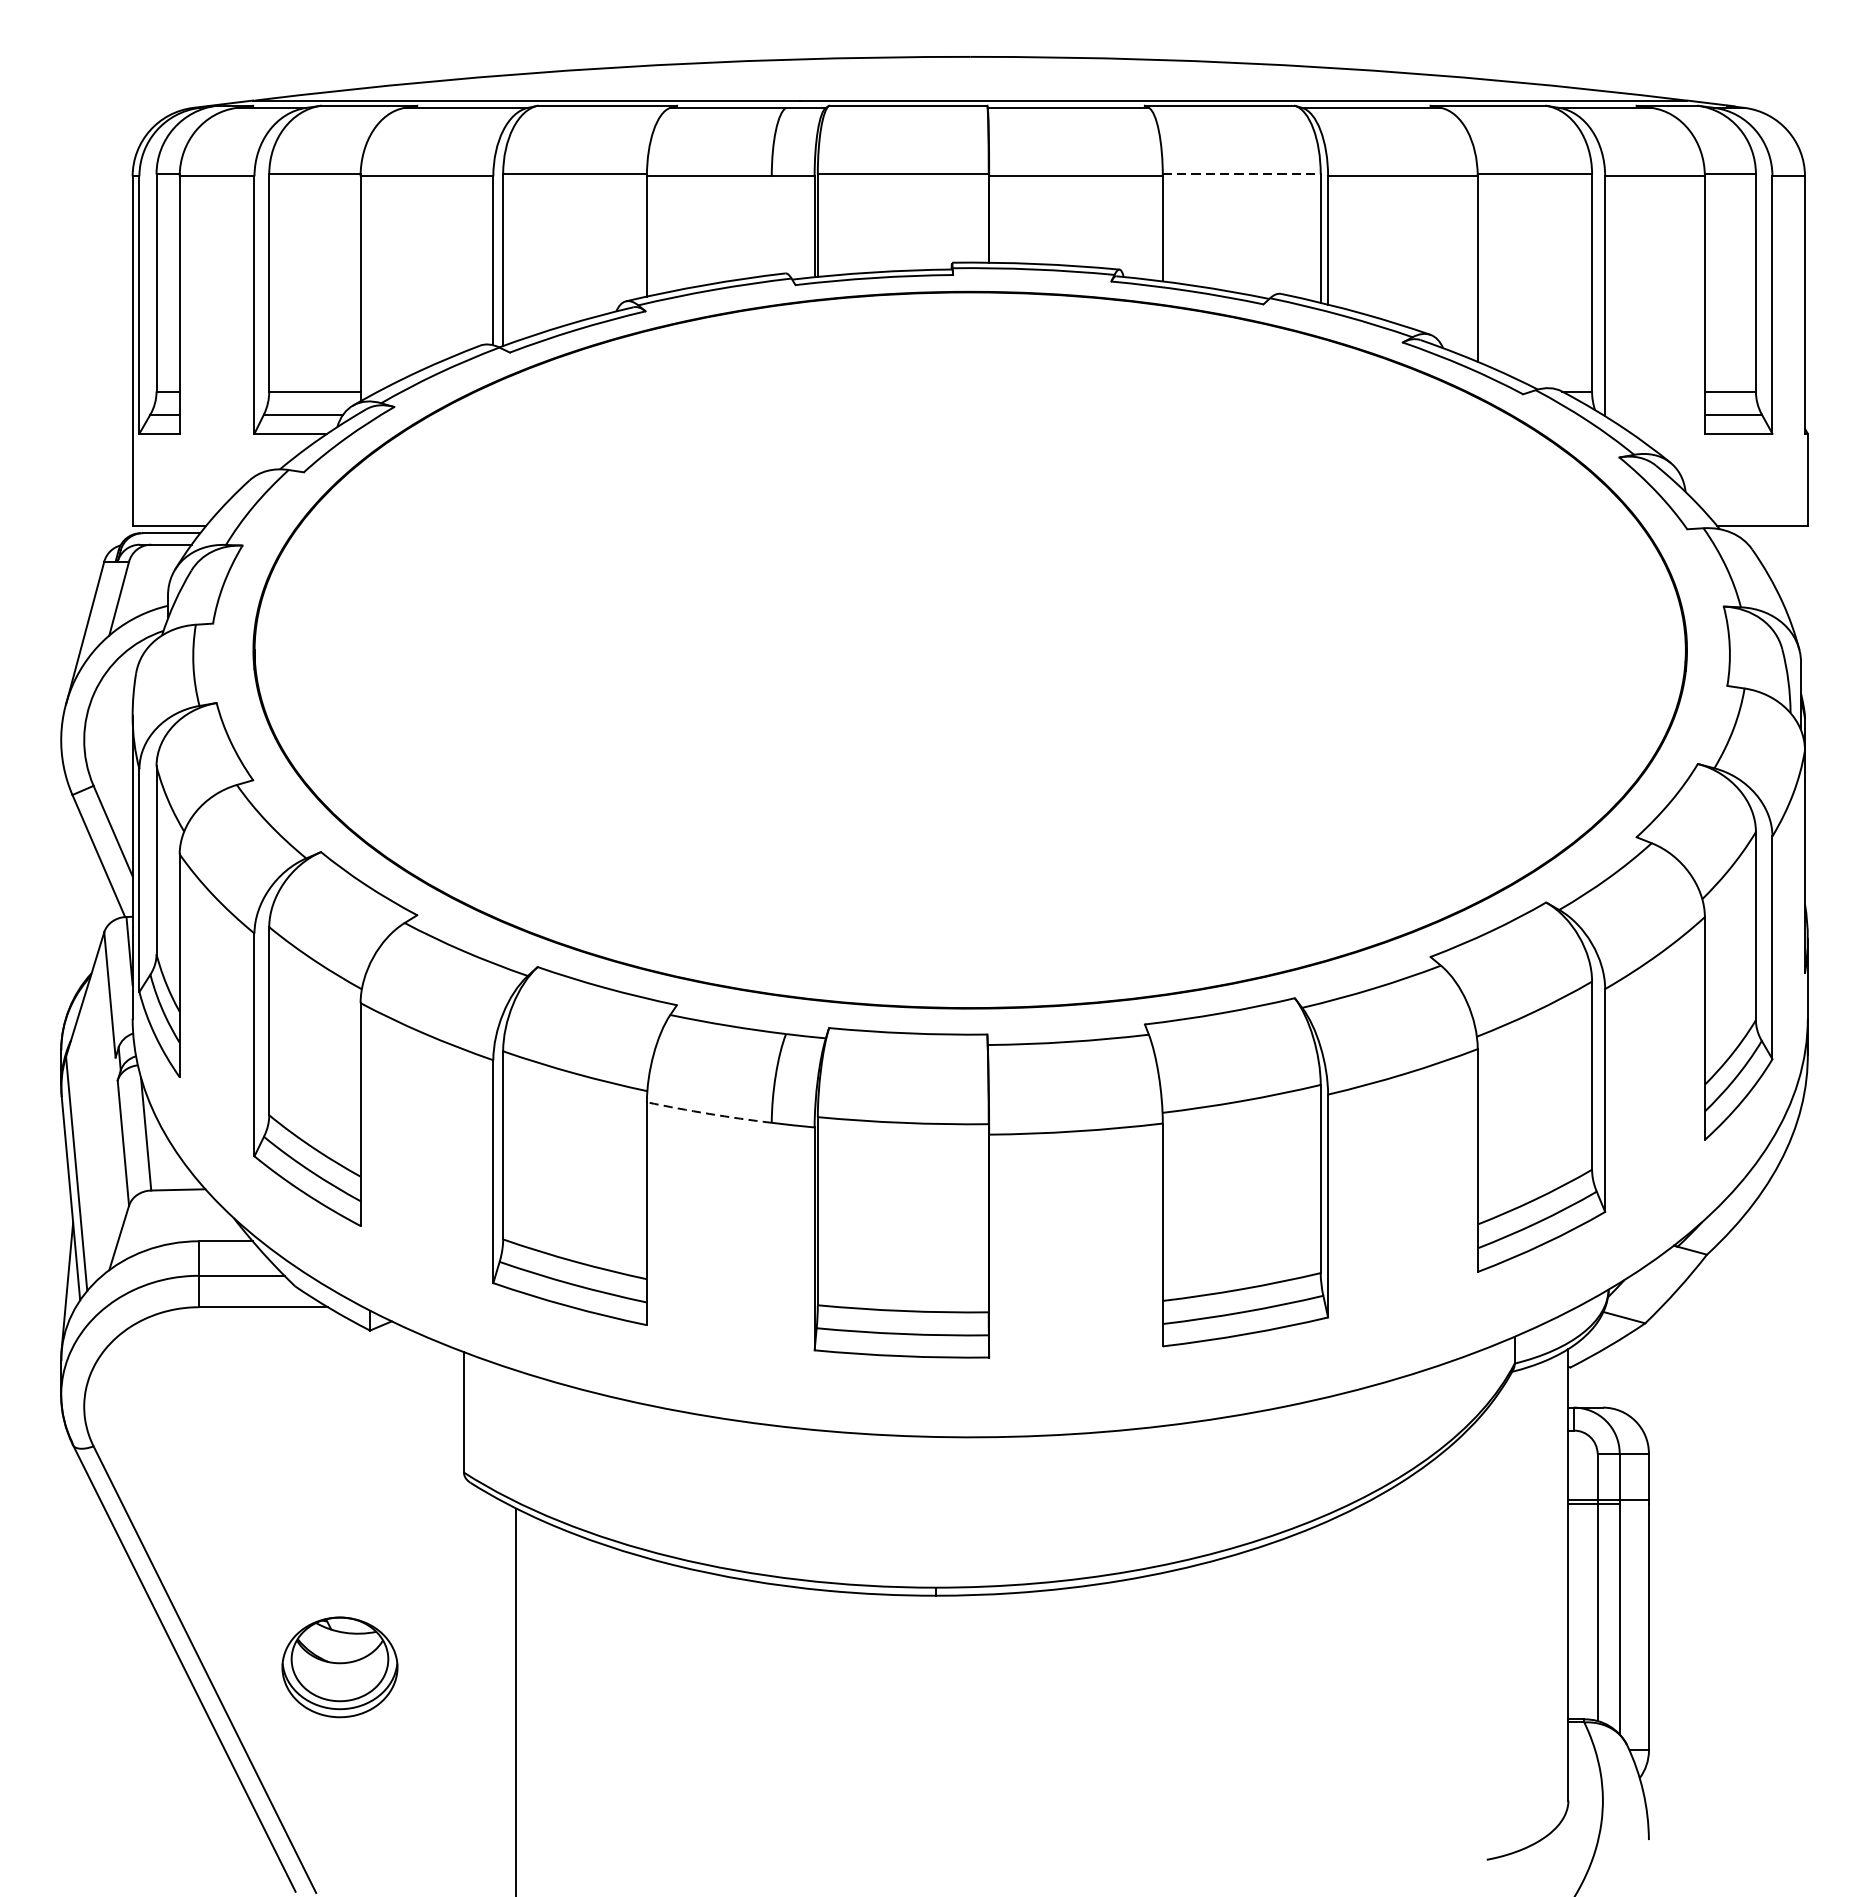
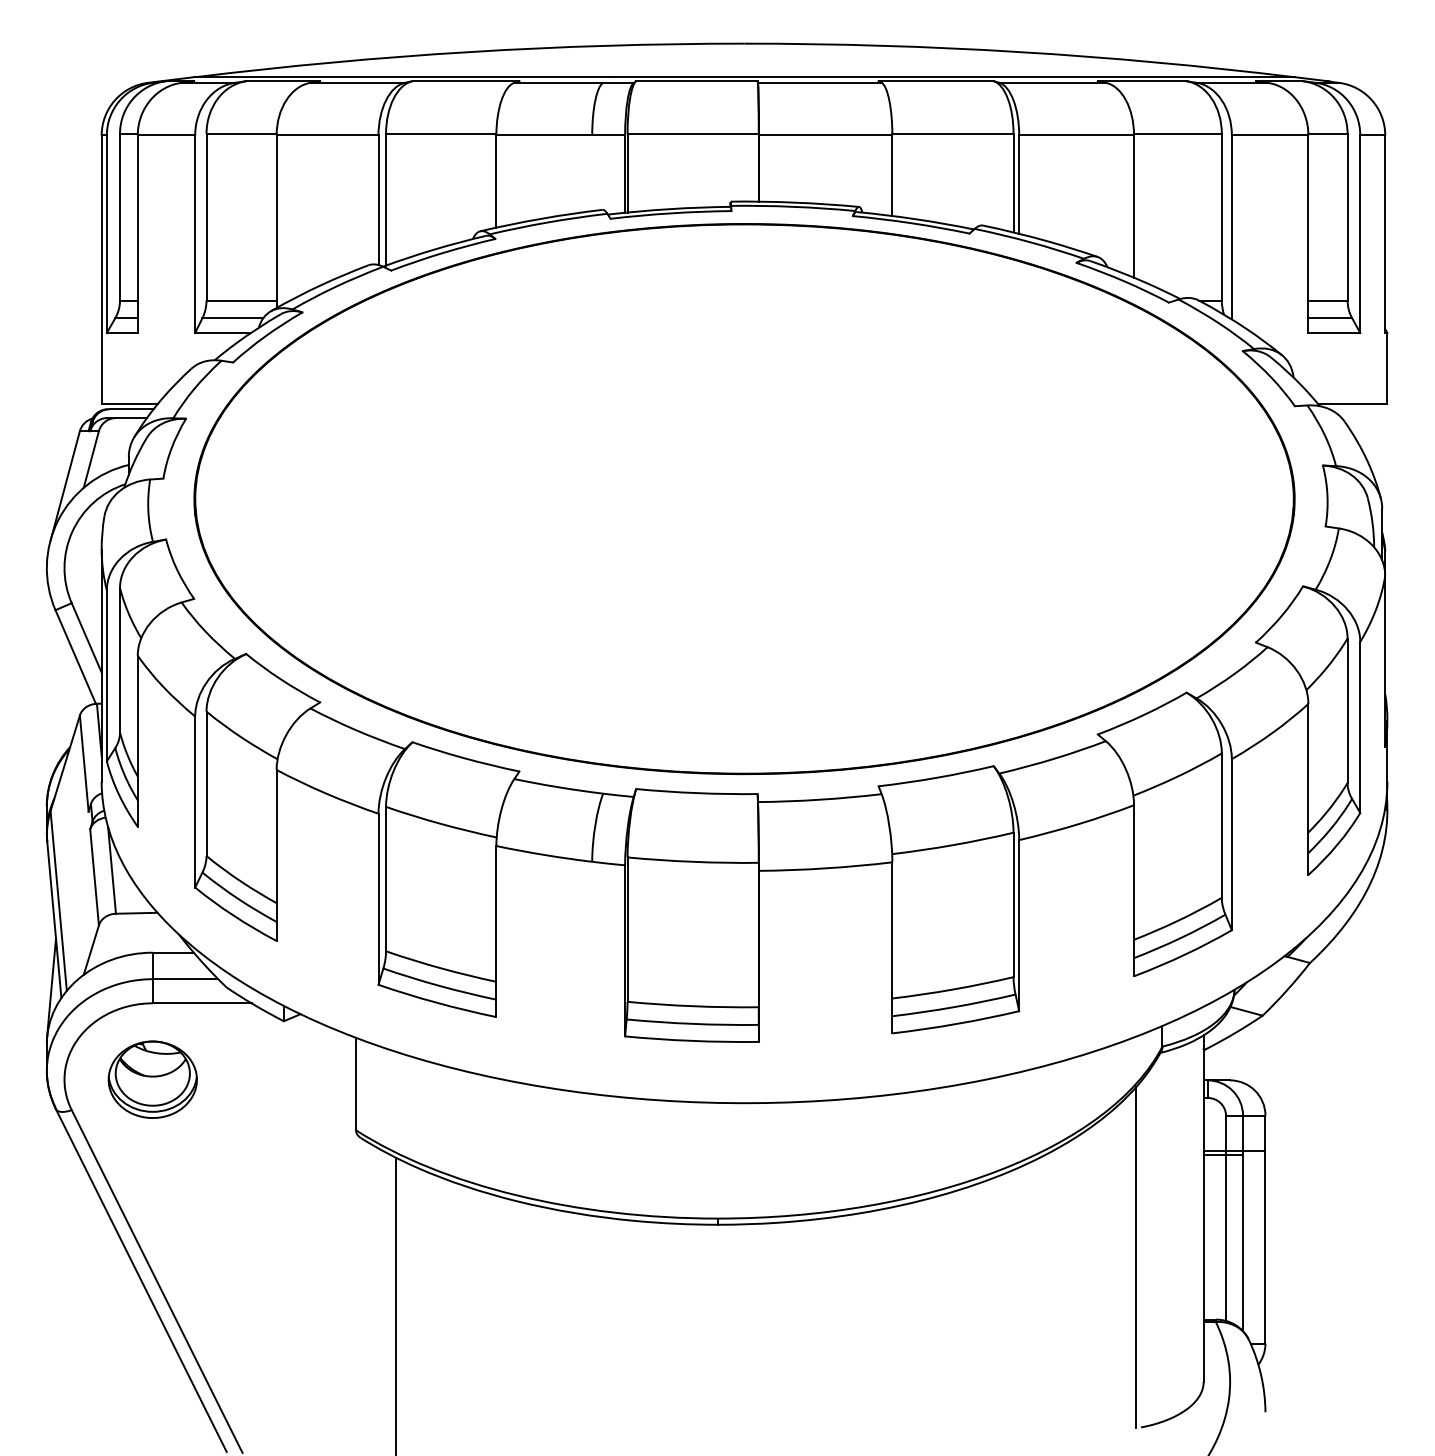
line: (1241, 173) -> (952, 133), dashed -> solid
arc: (709, 1113) -> (544, 854), dashed -> solid
line: (1480, 1638) -> (1136, 1257), added
part: (339, 1667) -> (152, 1079), moved

